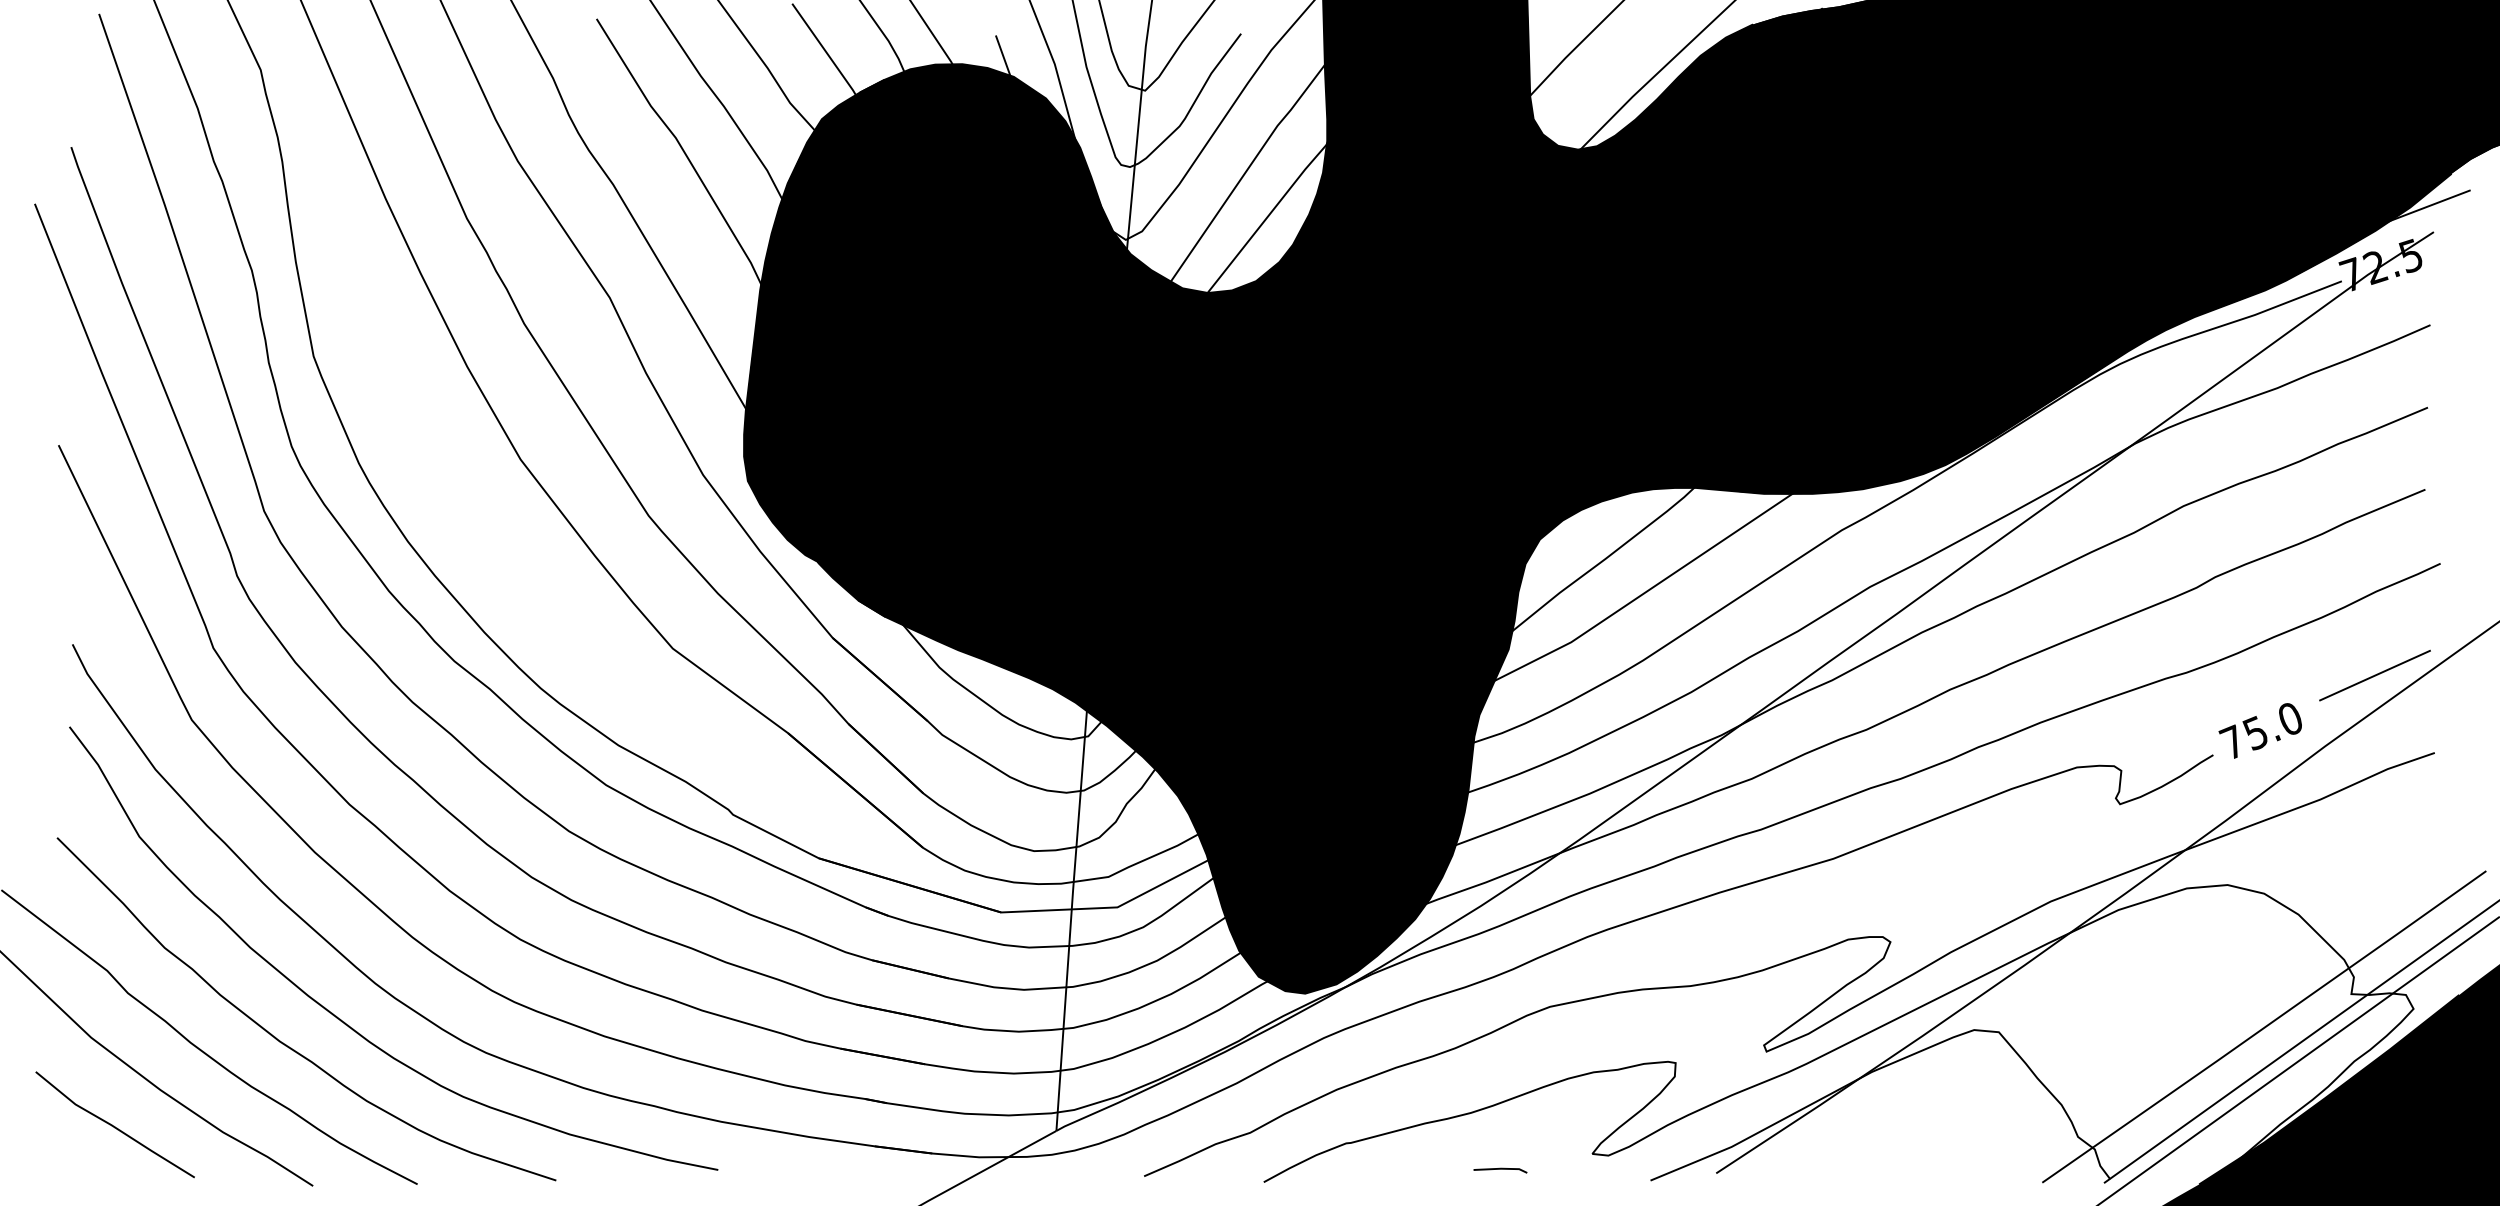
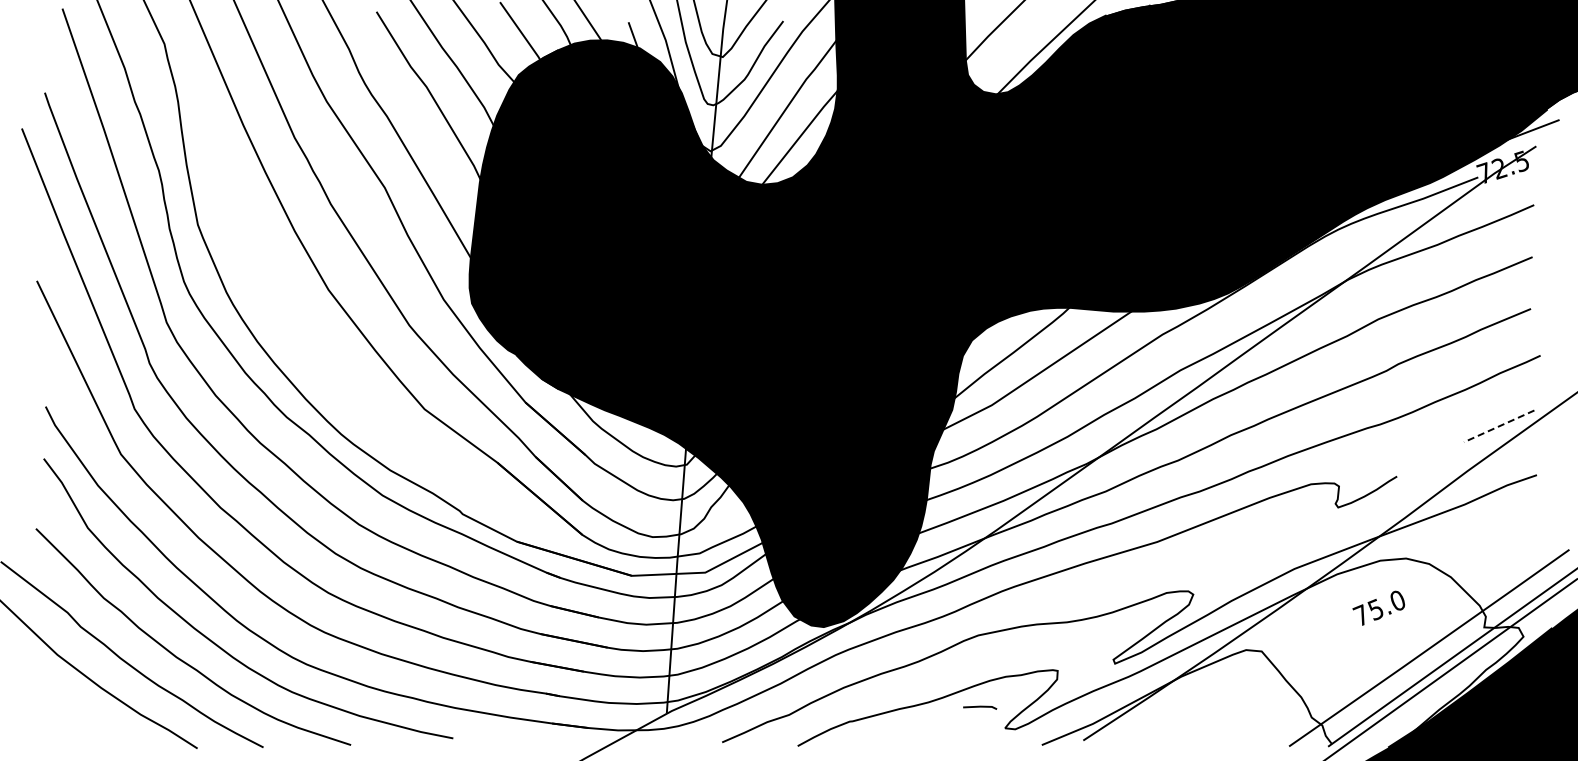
line: (2375, 675) -> (1499, 426), solid -> dashed
text: (2259, 729) -> (1378, 607), moved
line: (113, 1124) -> (71, 709), removed
line: (1501, 1170) -> (980, 707), moved

